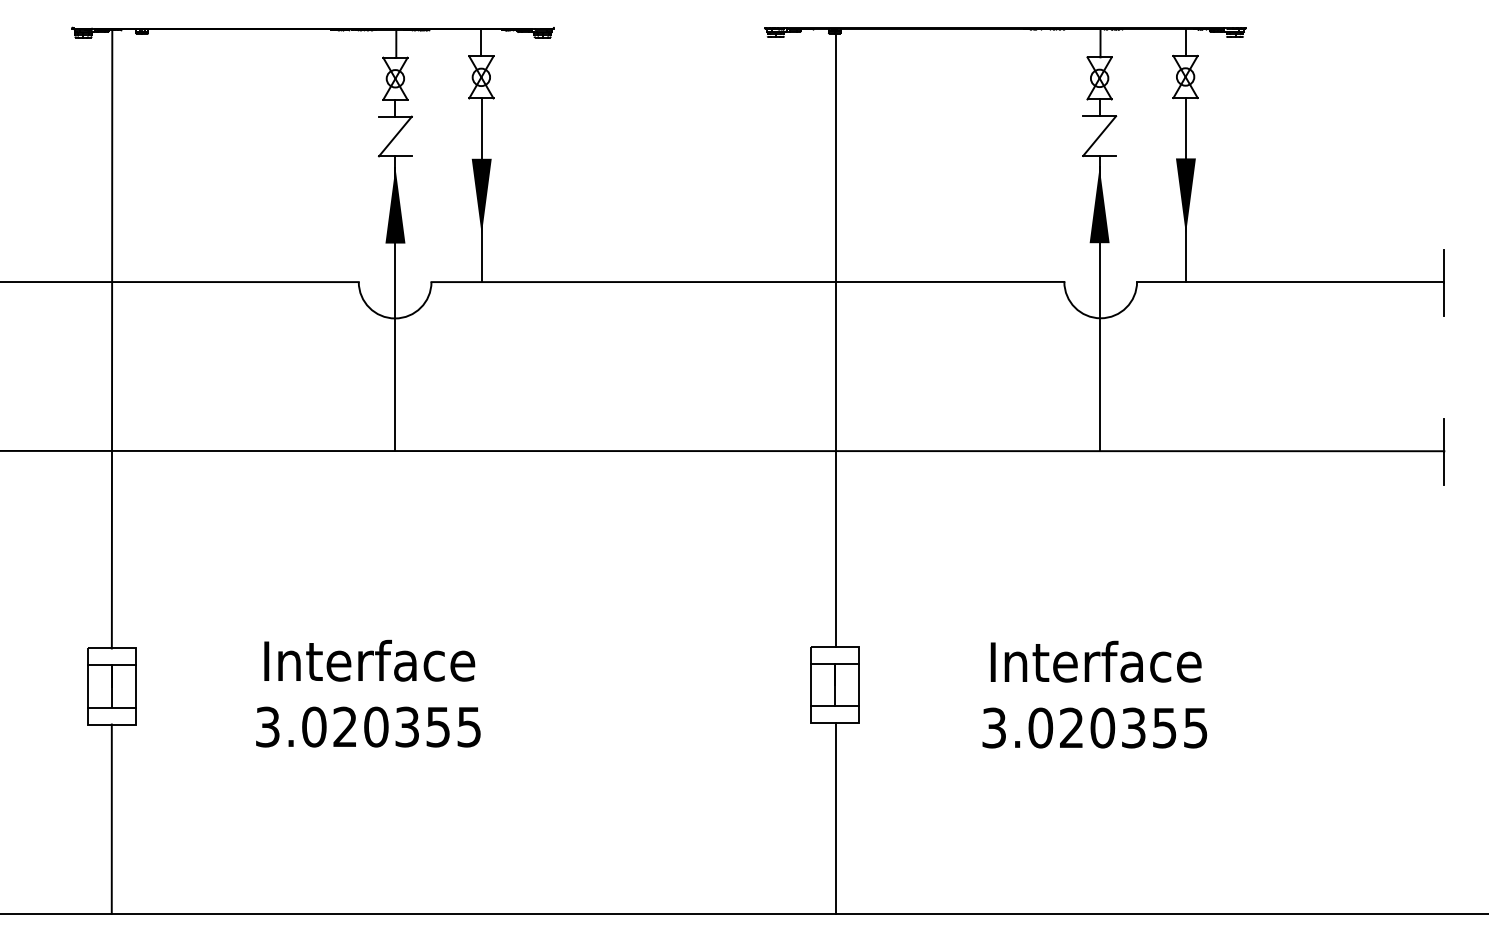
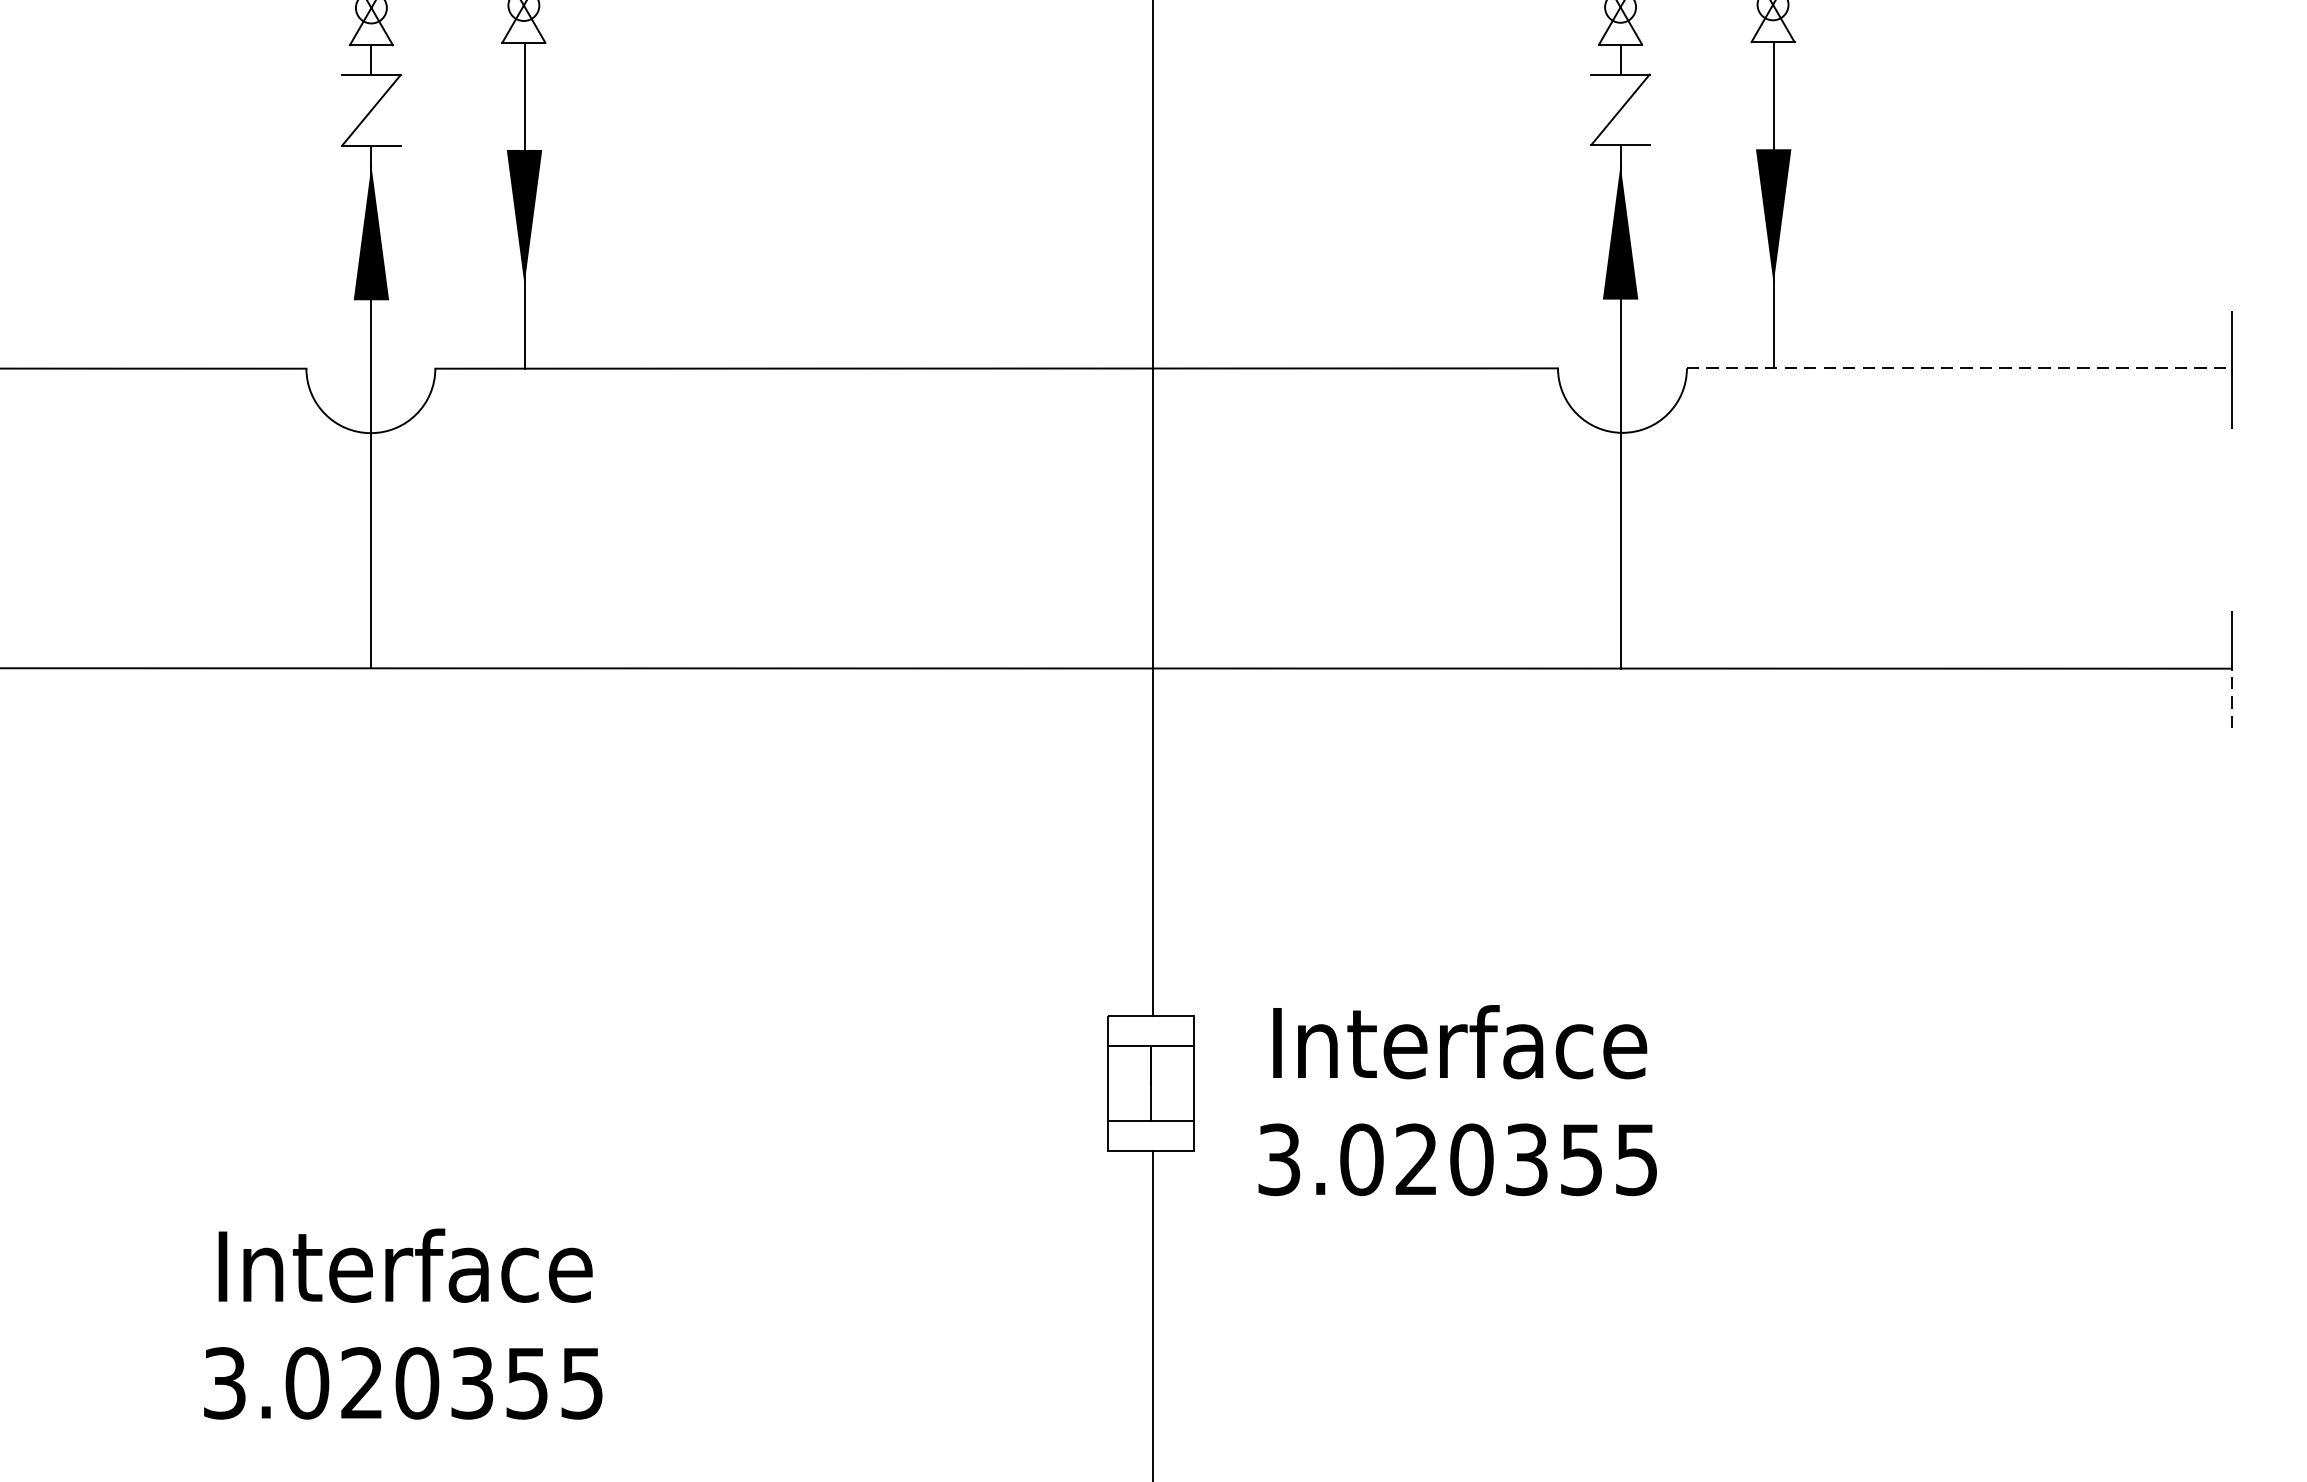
line: (1290, 281) -> (1959, 367), solid -> dashed
line: (1444, 468) -> (2232, 699), solid -> dashed
text: (368, 693) -> (403, 1323), moved
text: (1094, 694) -> (1457, 1100), moved

